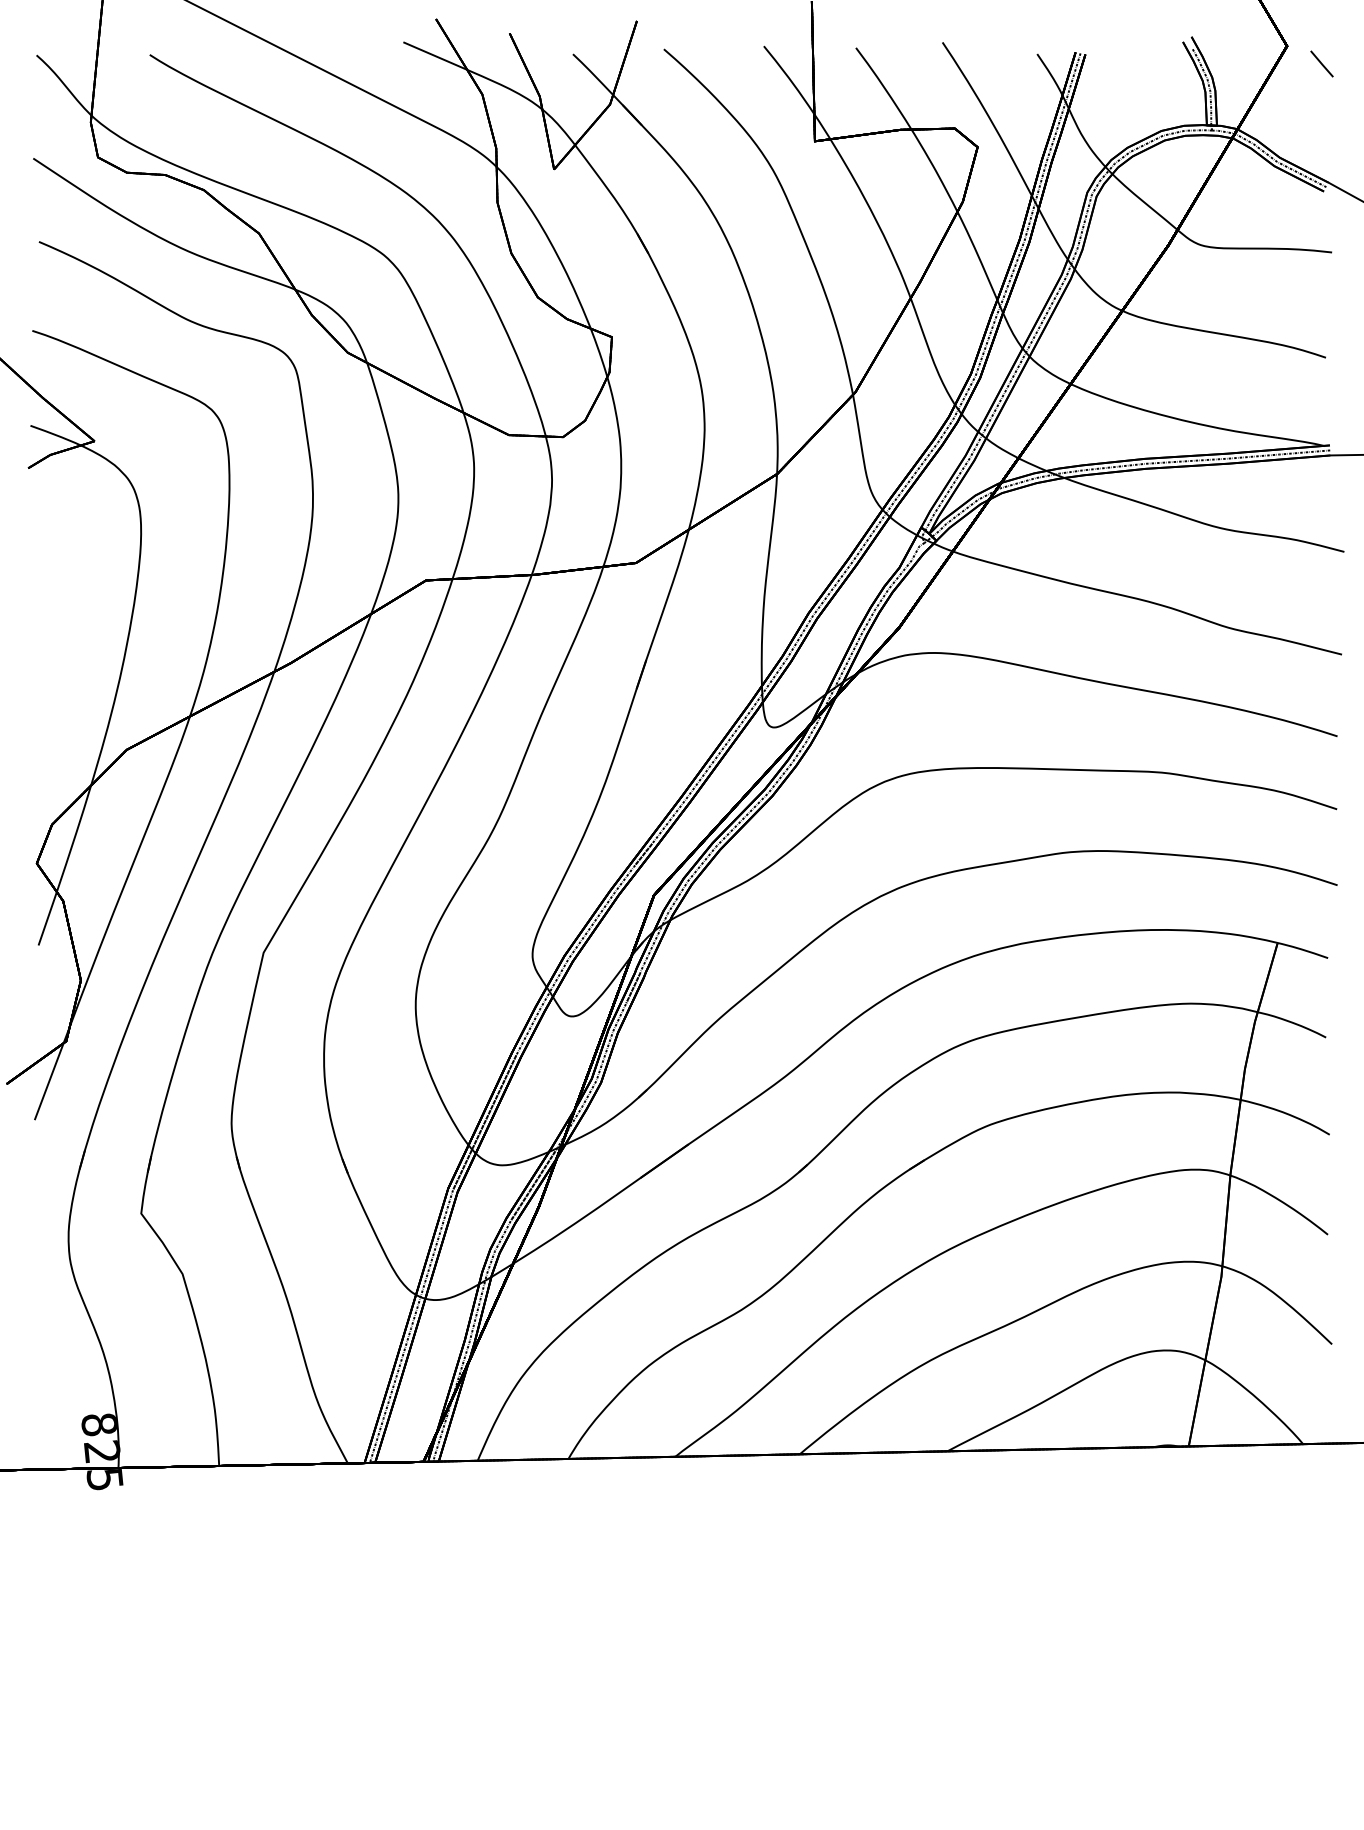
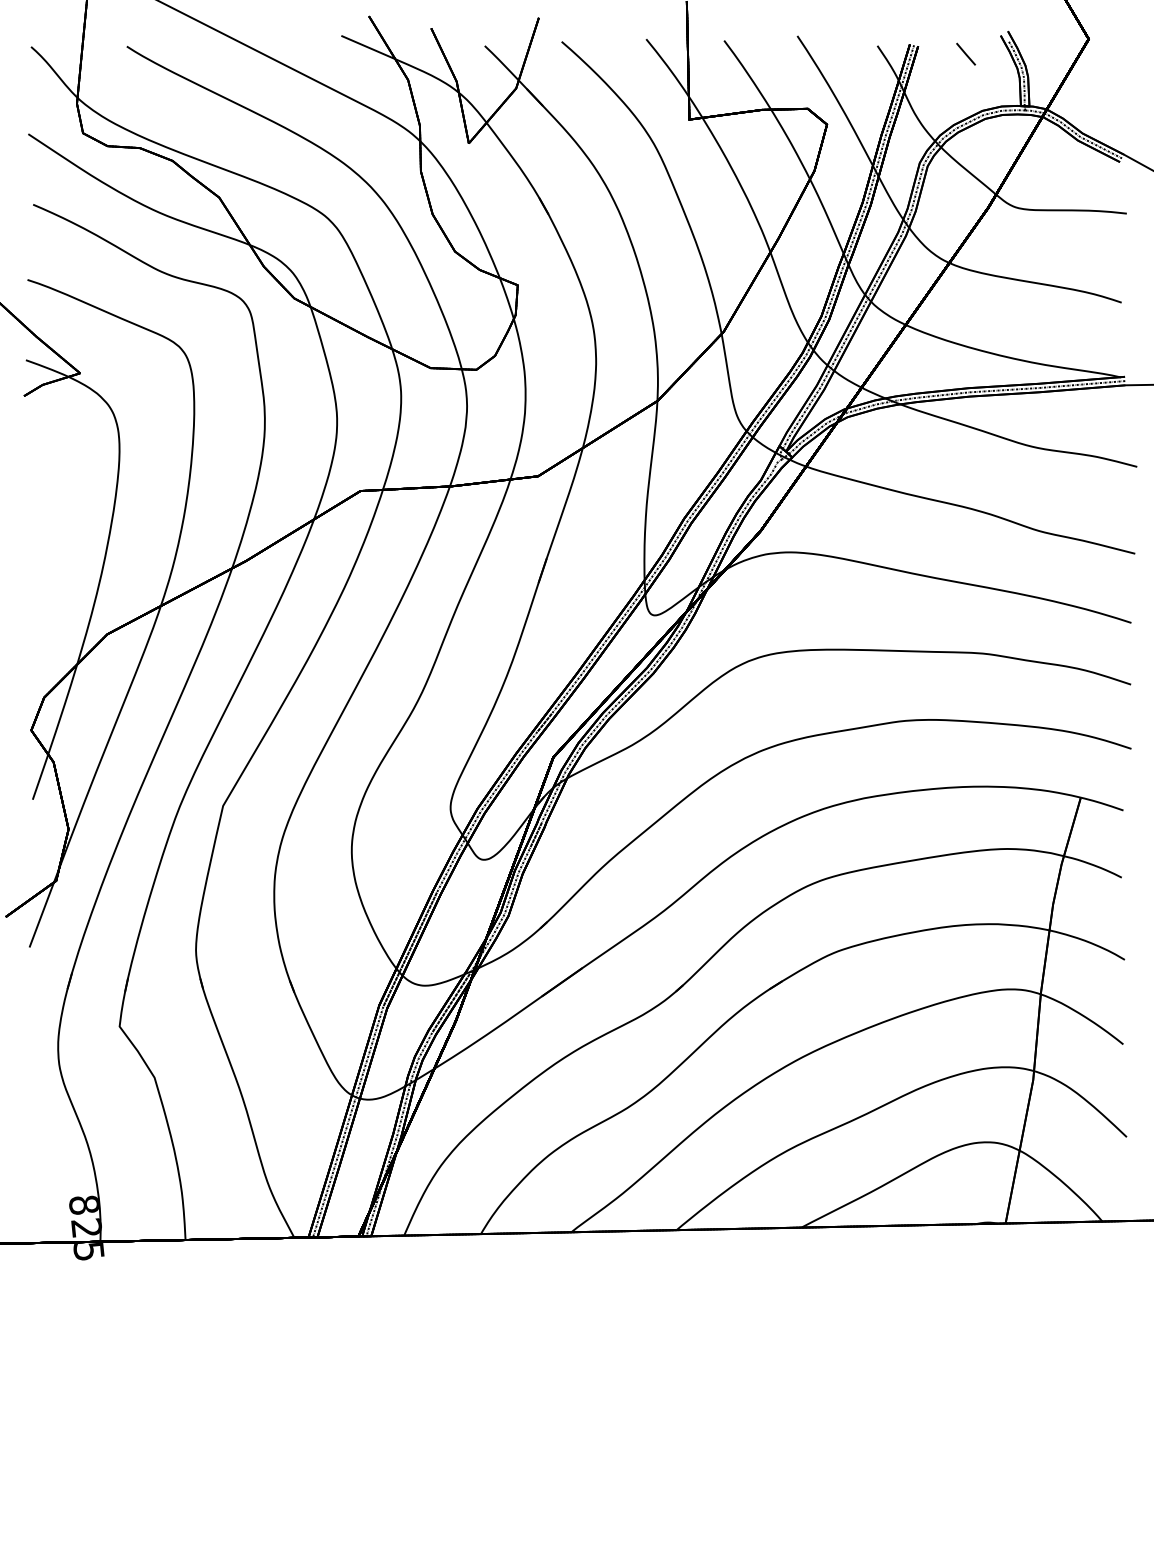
line: (1321, 63) -> (965, 53), moved

